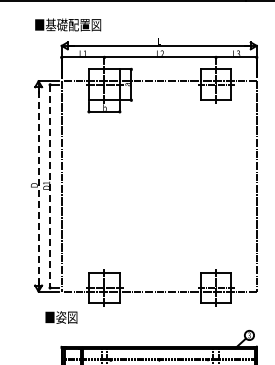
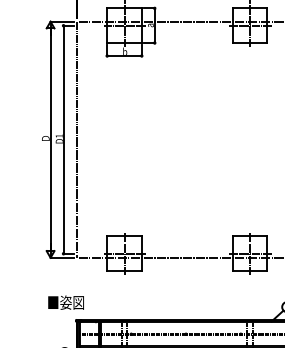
line: (38, 185) -> (50, 138), dashed -> solid
line: (50, 186) -> (63, 139), dashed -> solid
text: (61, 317) -> (66, 302), moved

